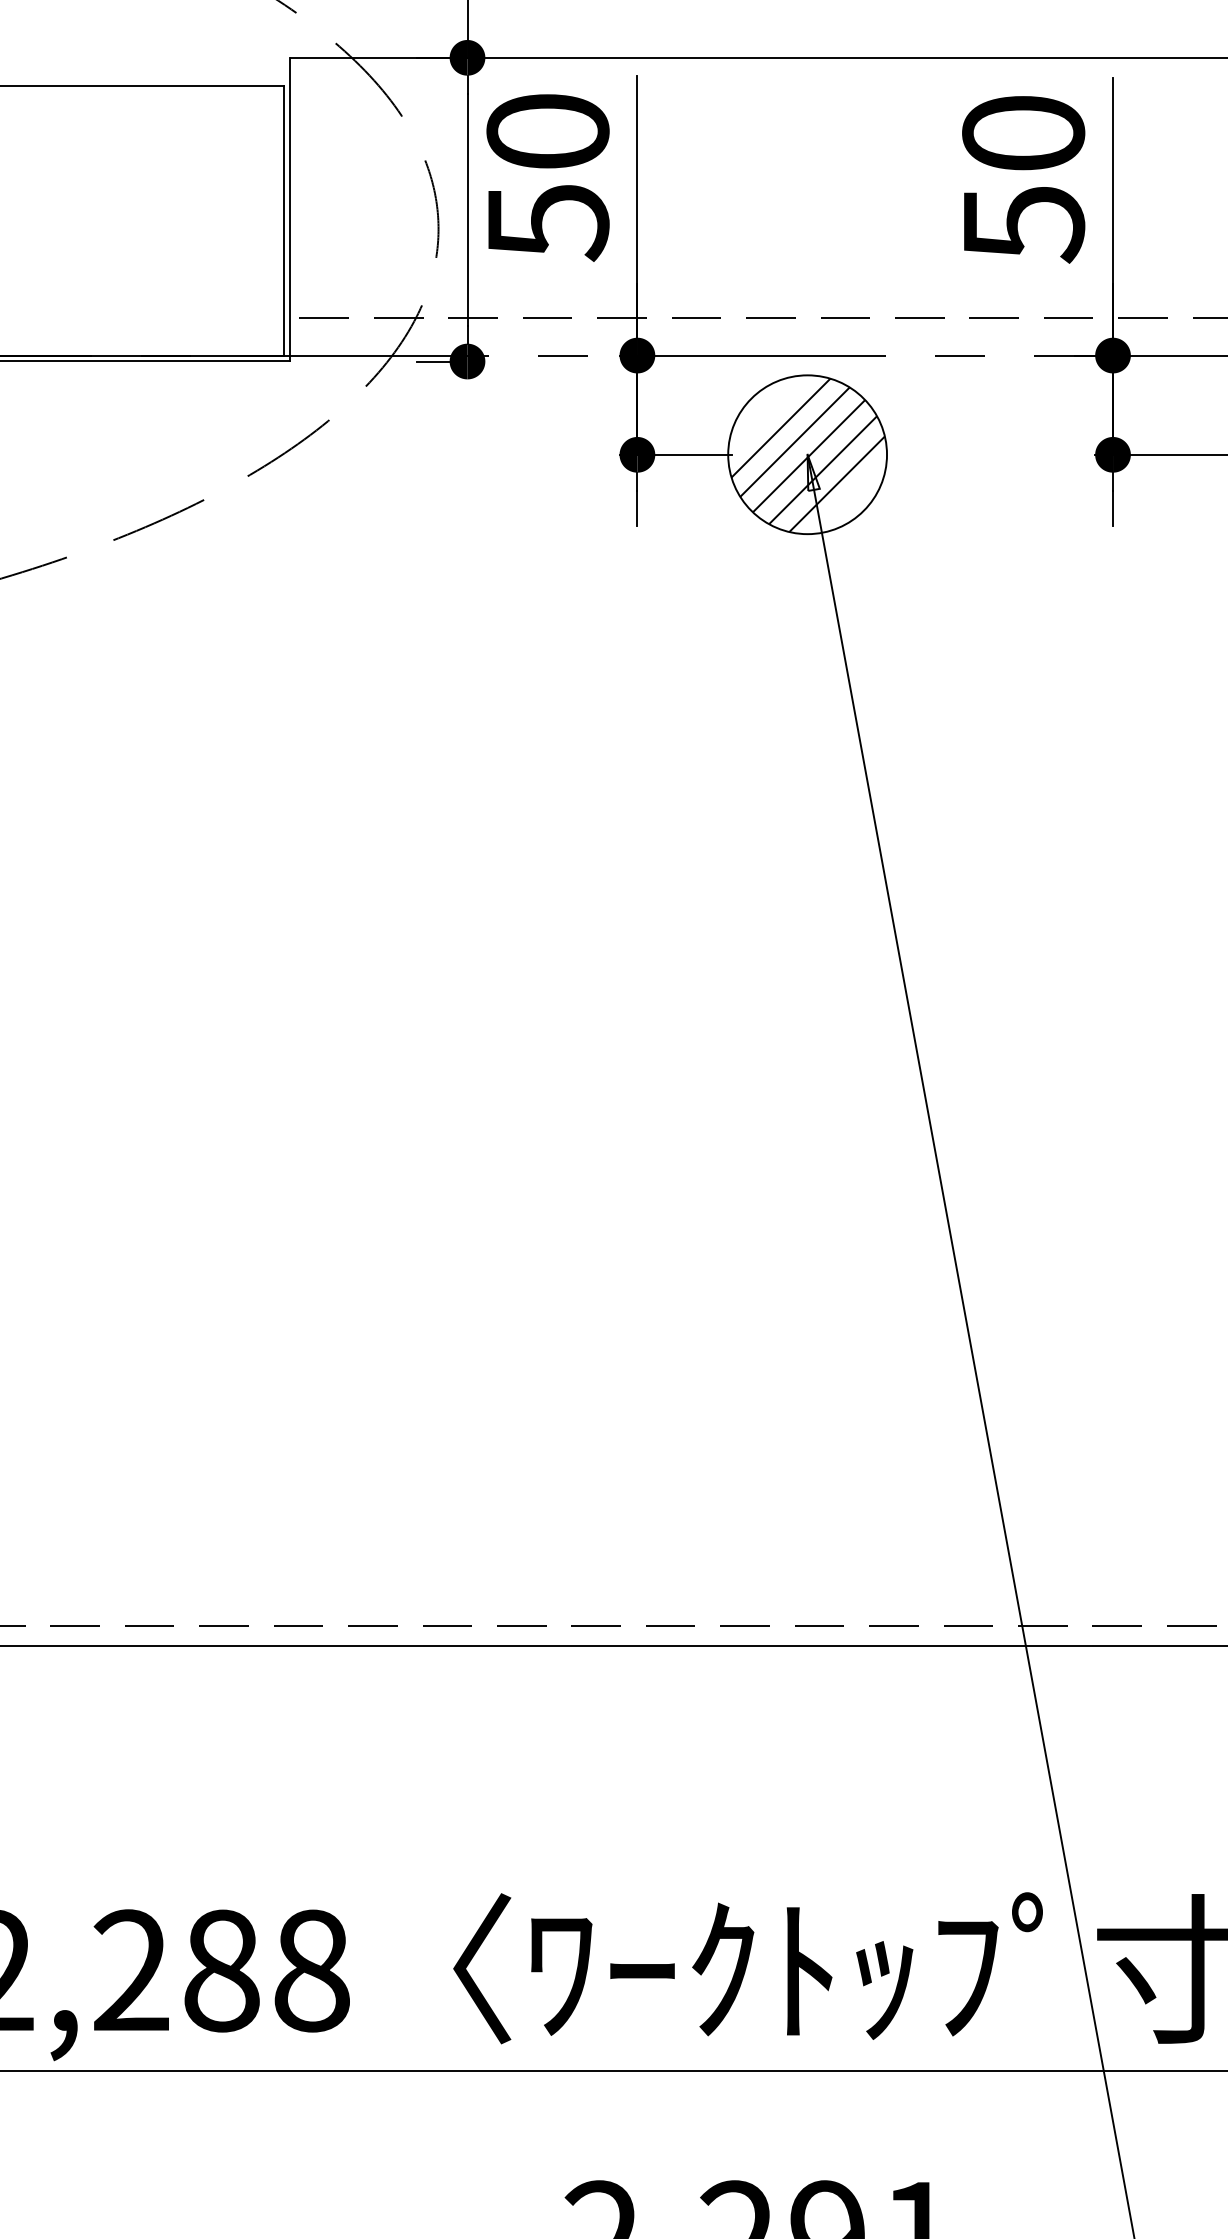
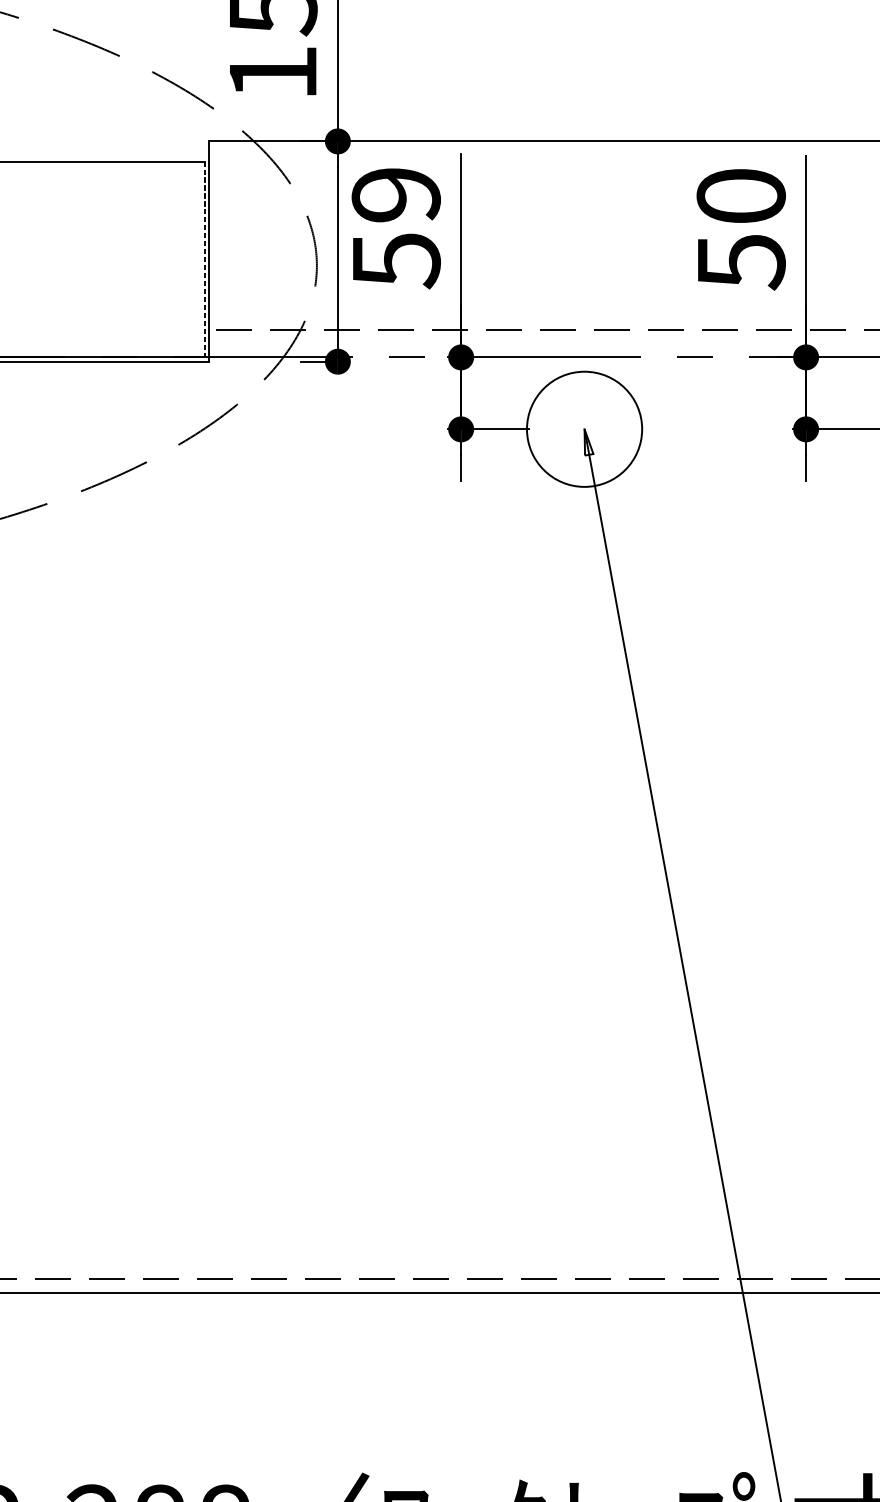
text: (547, 131) -> (395, 194), 50 -> 59
line: (283, 220) -> (204, 259), solid -> dashed
hatch: (807, 455) -> (584, 429), removed

